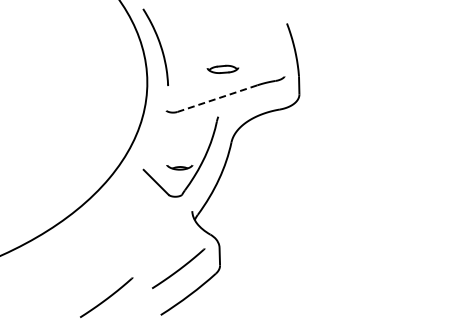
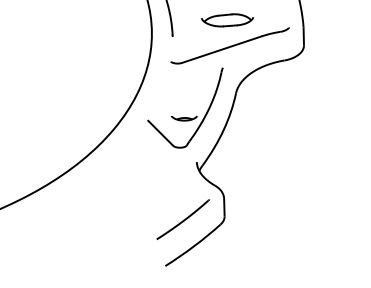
part: (222, 69) -> (227, 20), size x1.67
line: (217, 98) -> (222, 49), dashed -> solid
part: (106, 297) -> (111, 248), removed

